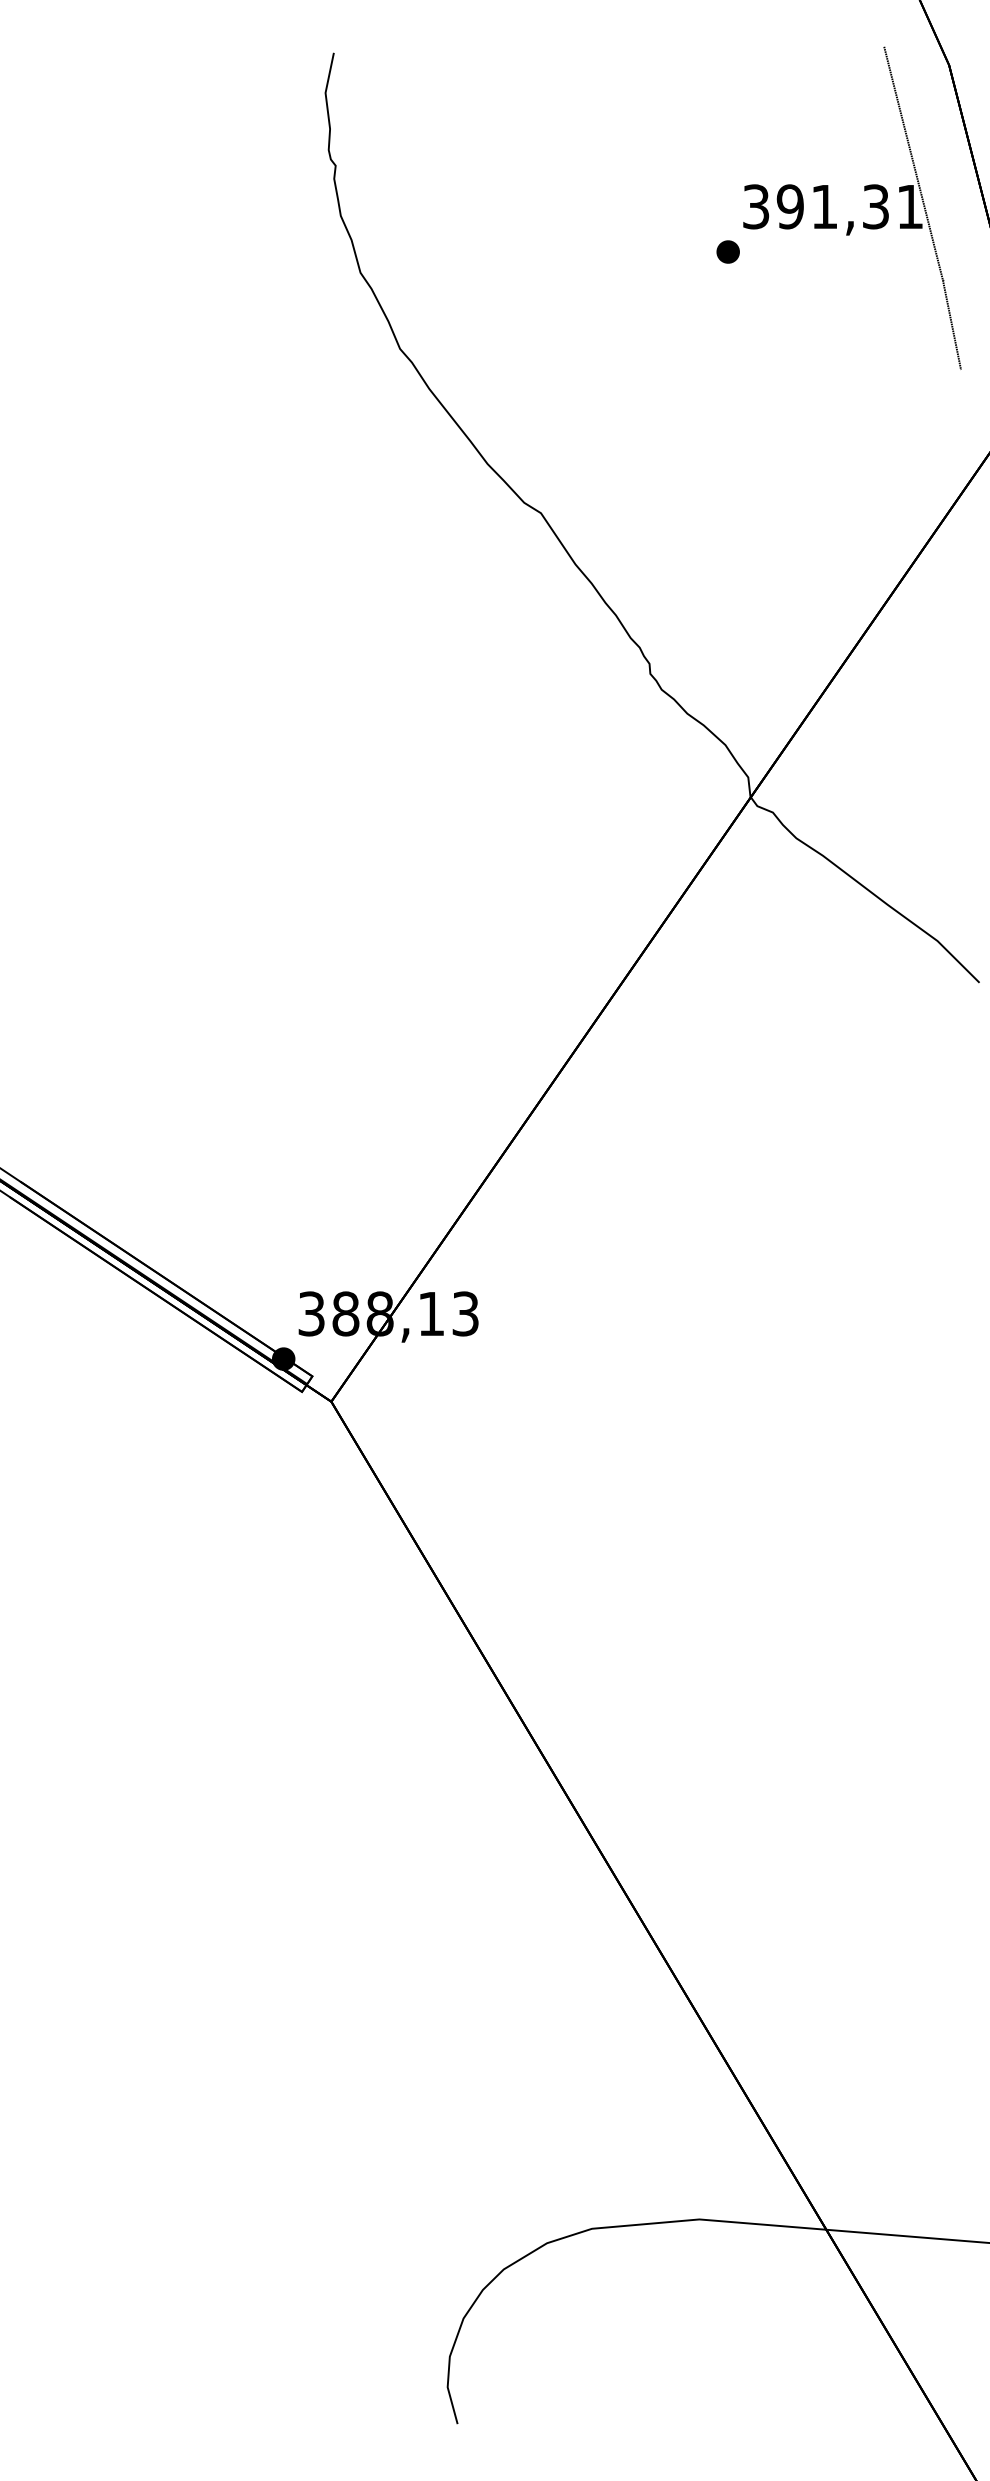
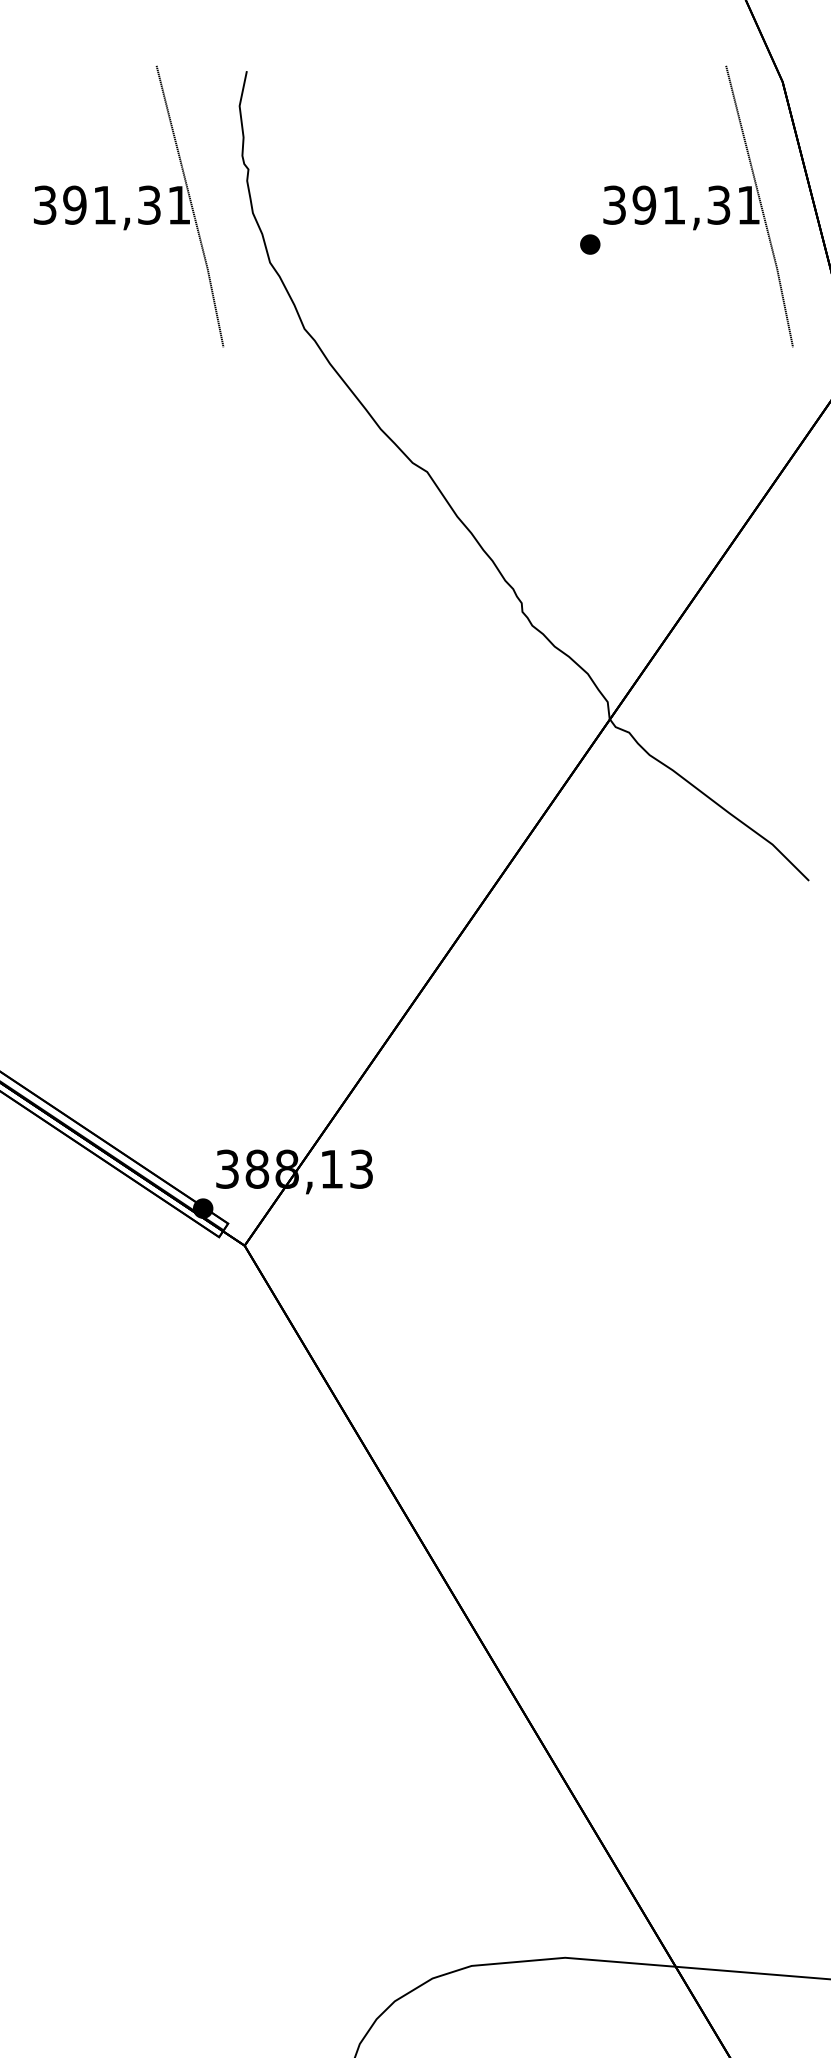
part: (198, 221) -> (128, 217), added

